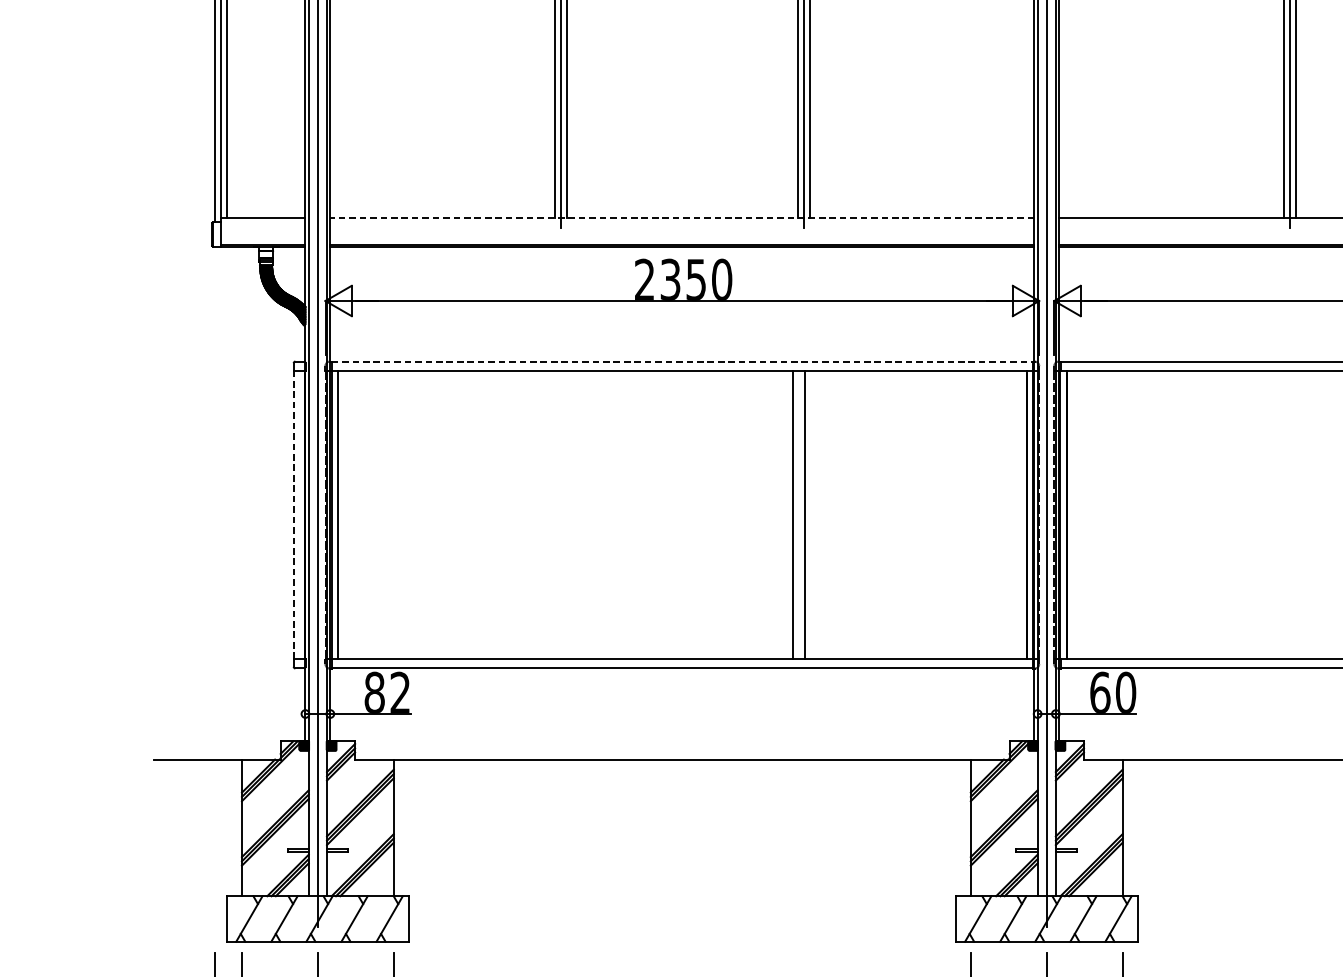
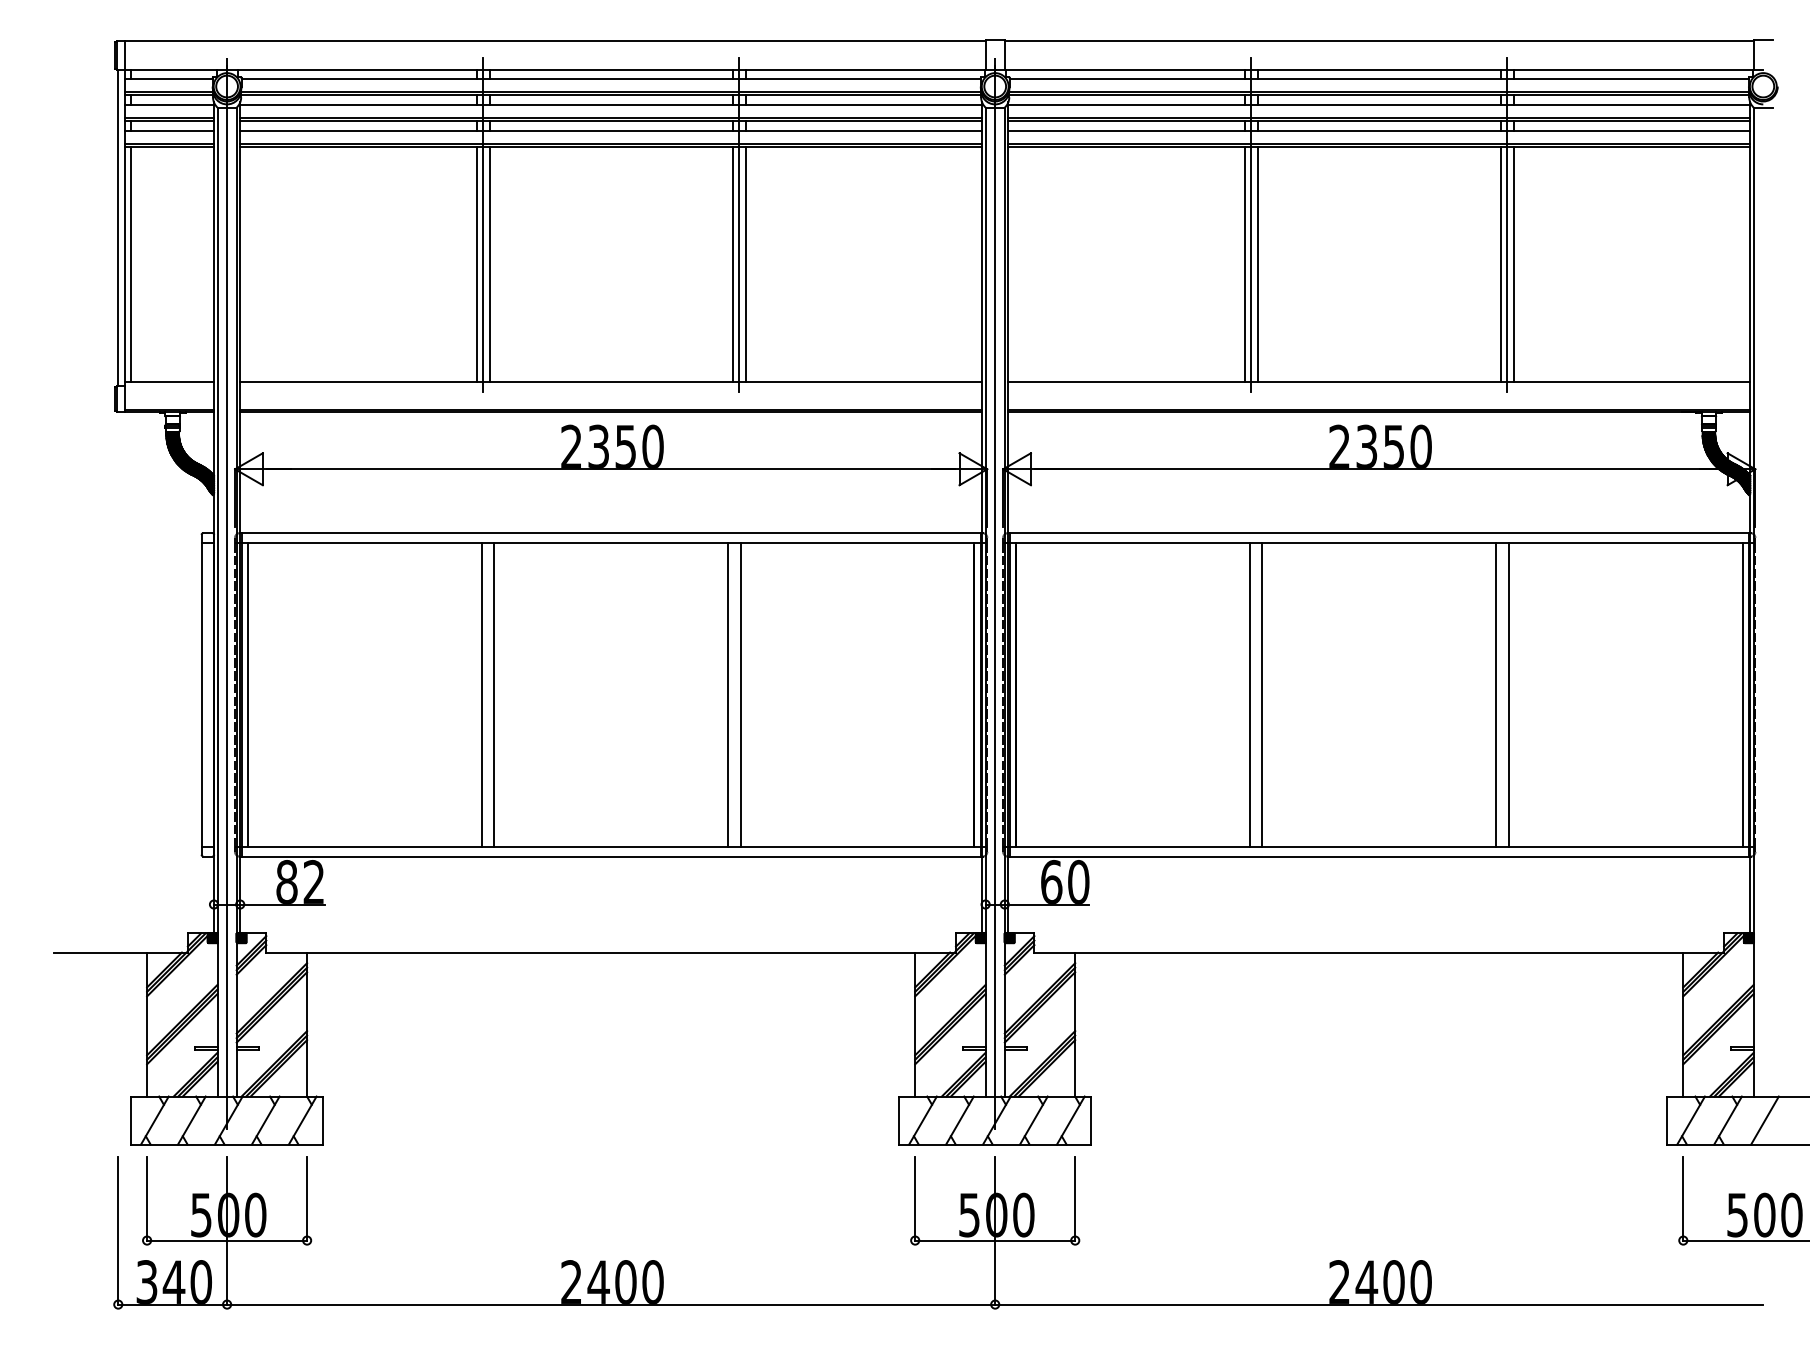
line: (682, 217) -> (611, 381), dashed -> solid
line: (682, 361) -> (611, 533), dashed -> solid
line: (293, 514) -> (201, 694), dashed -> solid
line: (559, 514) -> (481, 694), added
line: (571, 514) -> (494, 694), added
line: (1288, 514) -> (1249, 694), added
line: (1300, 514) -> (1262, 694), added

